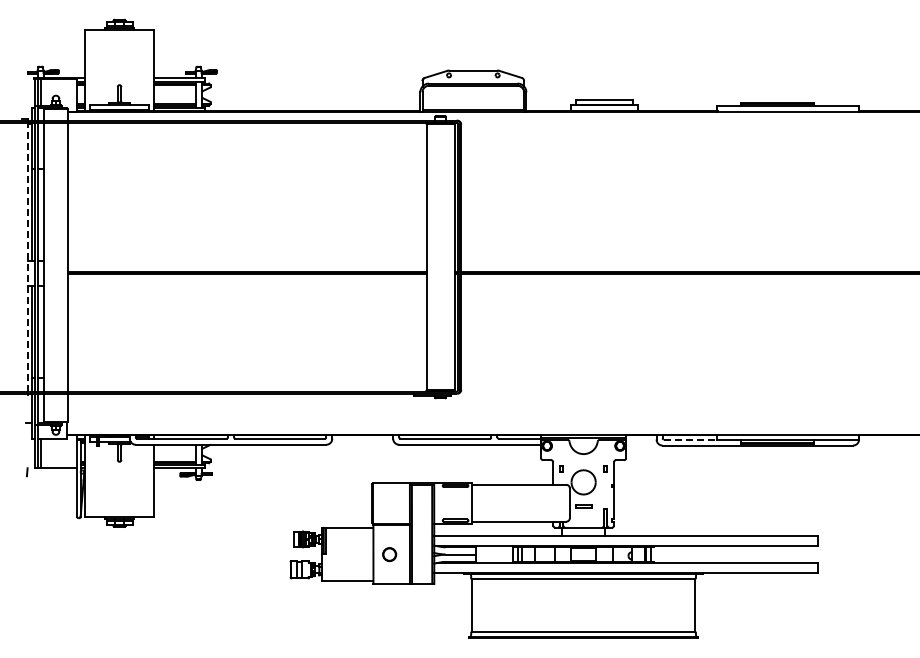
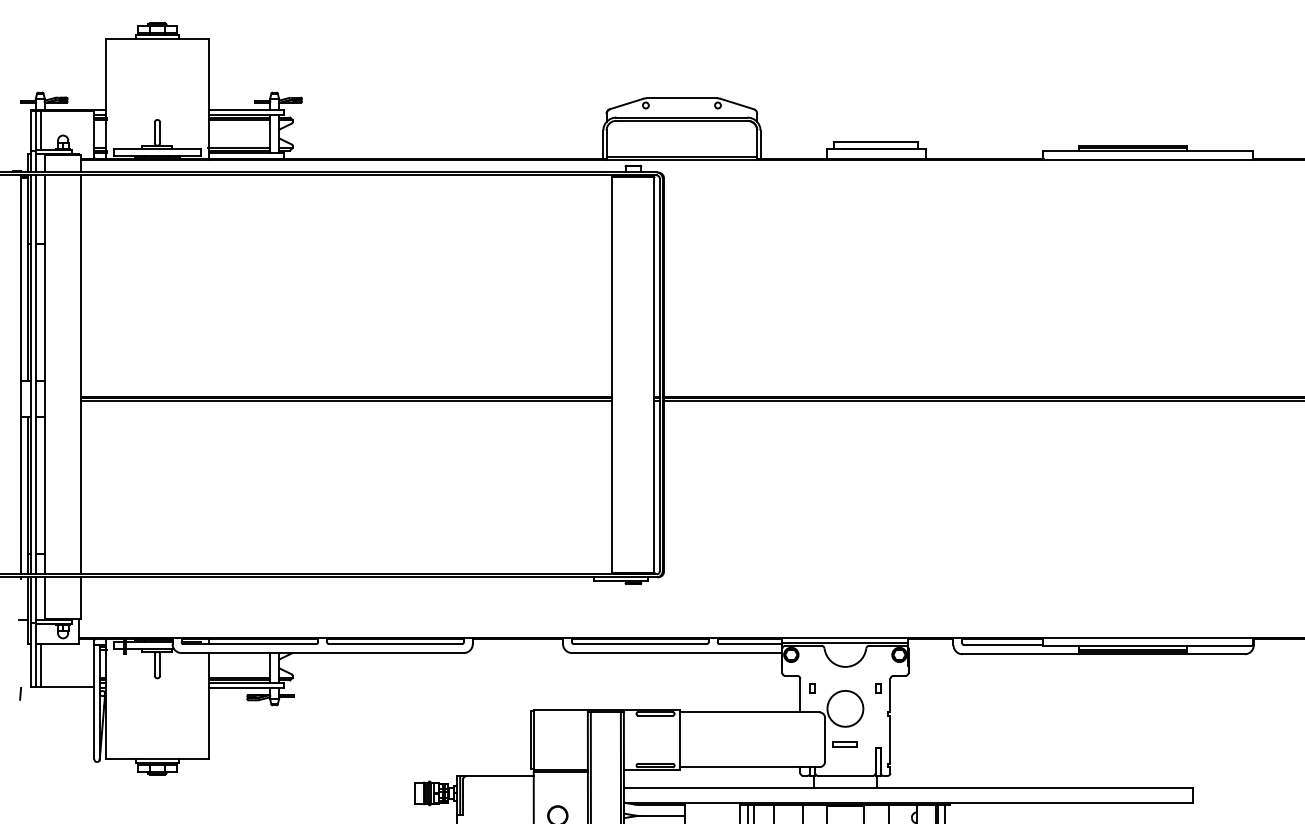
line: (27, 257) -> (20, 375), dashed -> solid
line: (690, 439) -> (1003, 645), dashed -> solid

